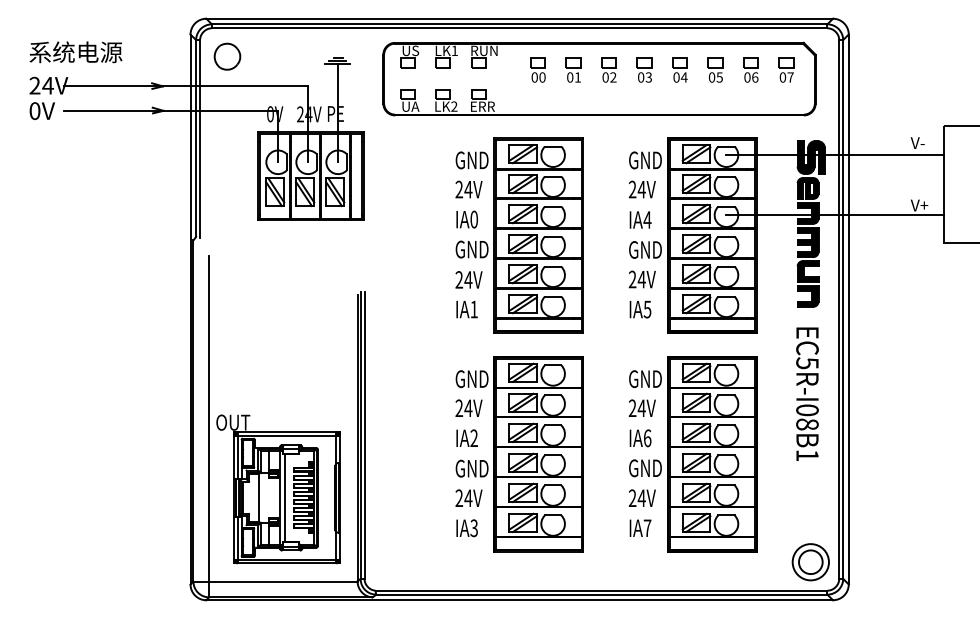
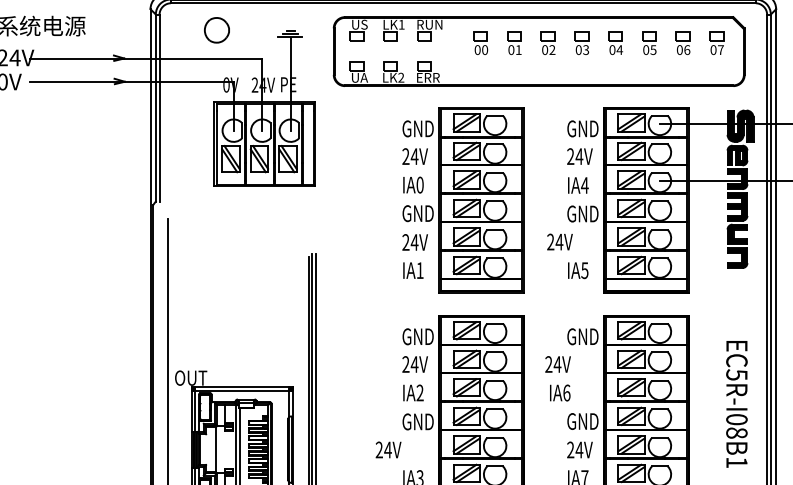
part: (227, 56) -> (217, 30), moved
text: (641, 279) -> (559, 242), moved
text: (807, 393) -> (736, 403), moved
text: (641, 407) -> (557, 363), moved
text: (640, 438) -> (560, 393), moved
text: (468, 497) -> (388, 449), moved

